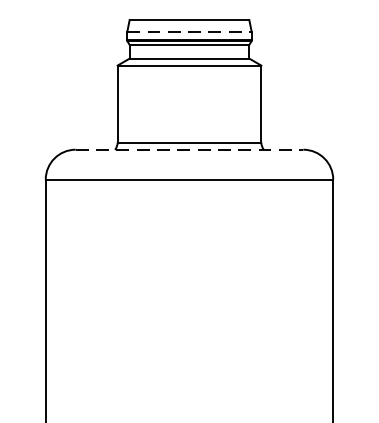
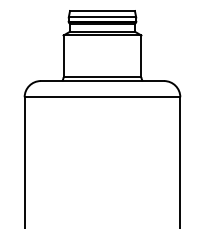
line: (189, 32) -> (102, 17), dashed -> solid
line: (189, 150) -> (102, 81), dashed -> solid

